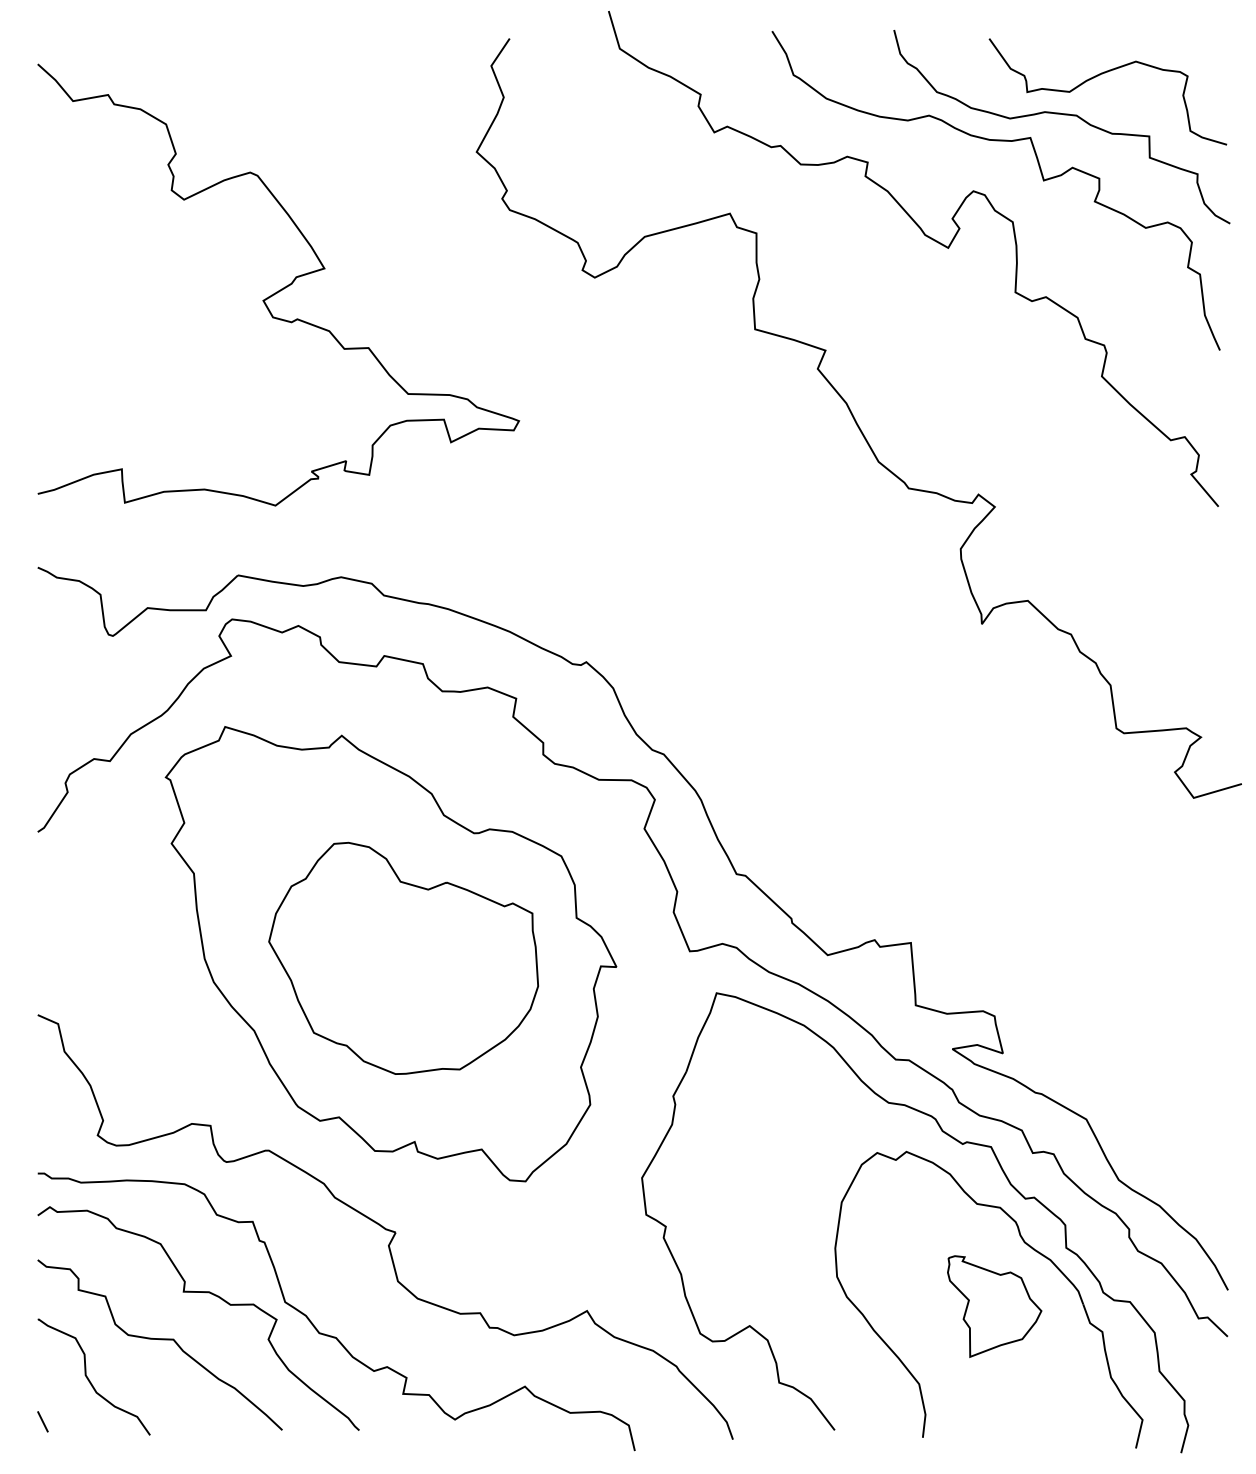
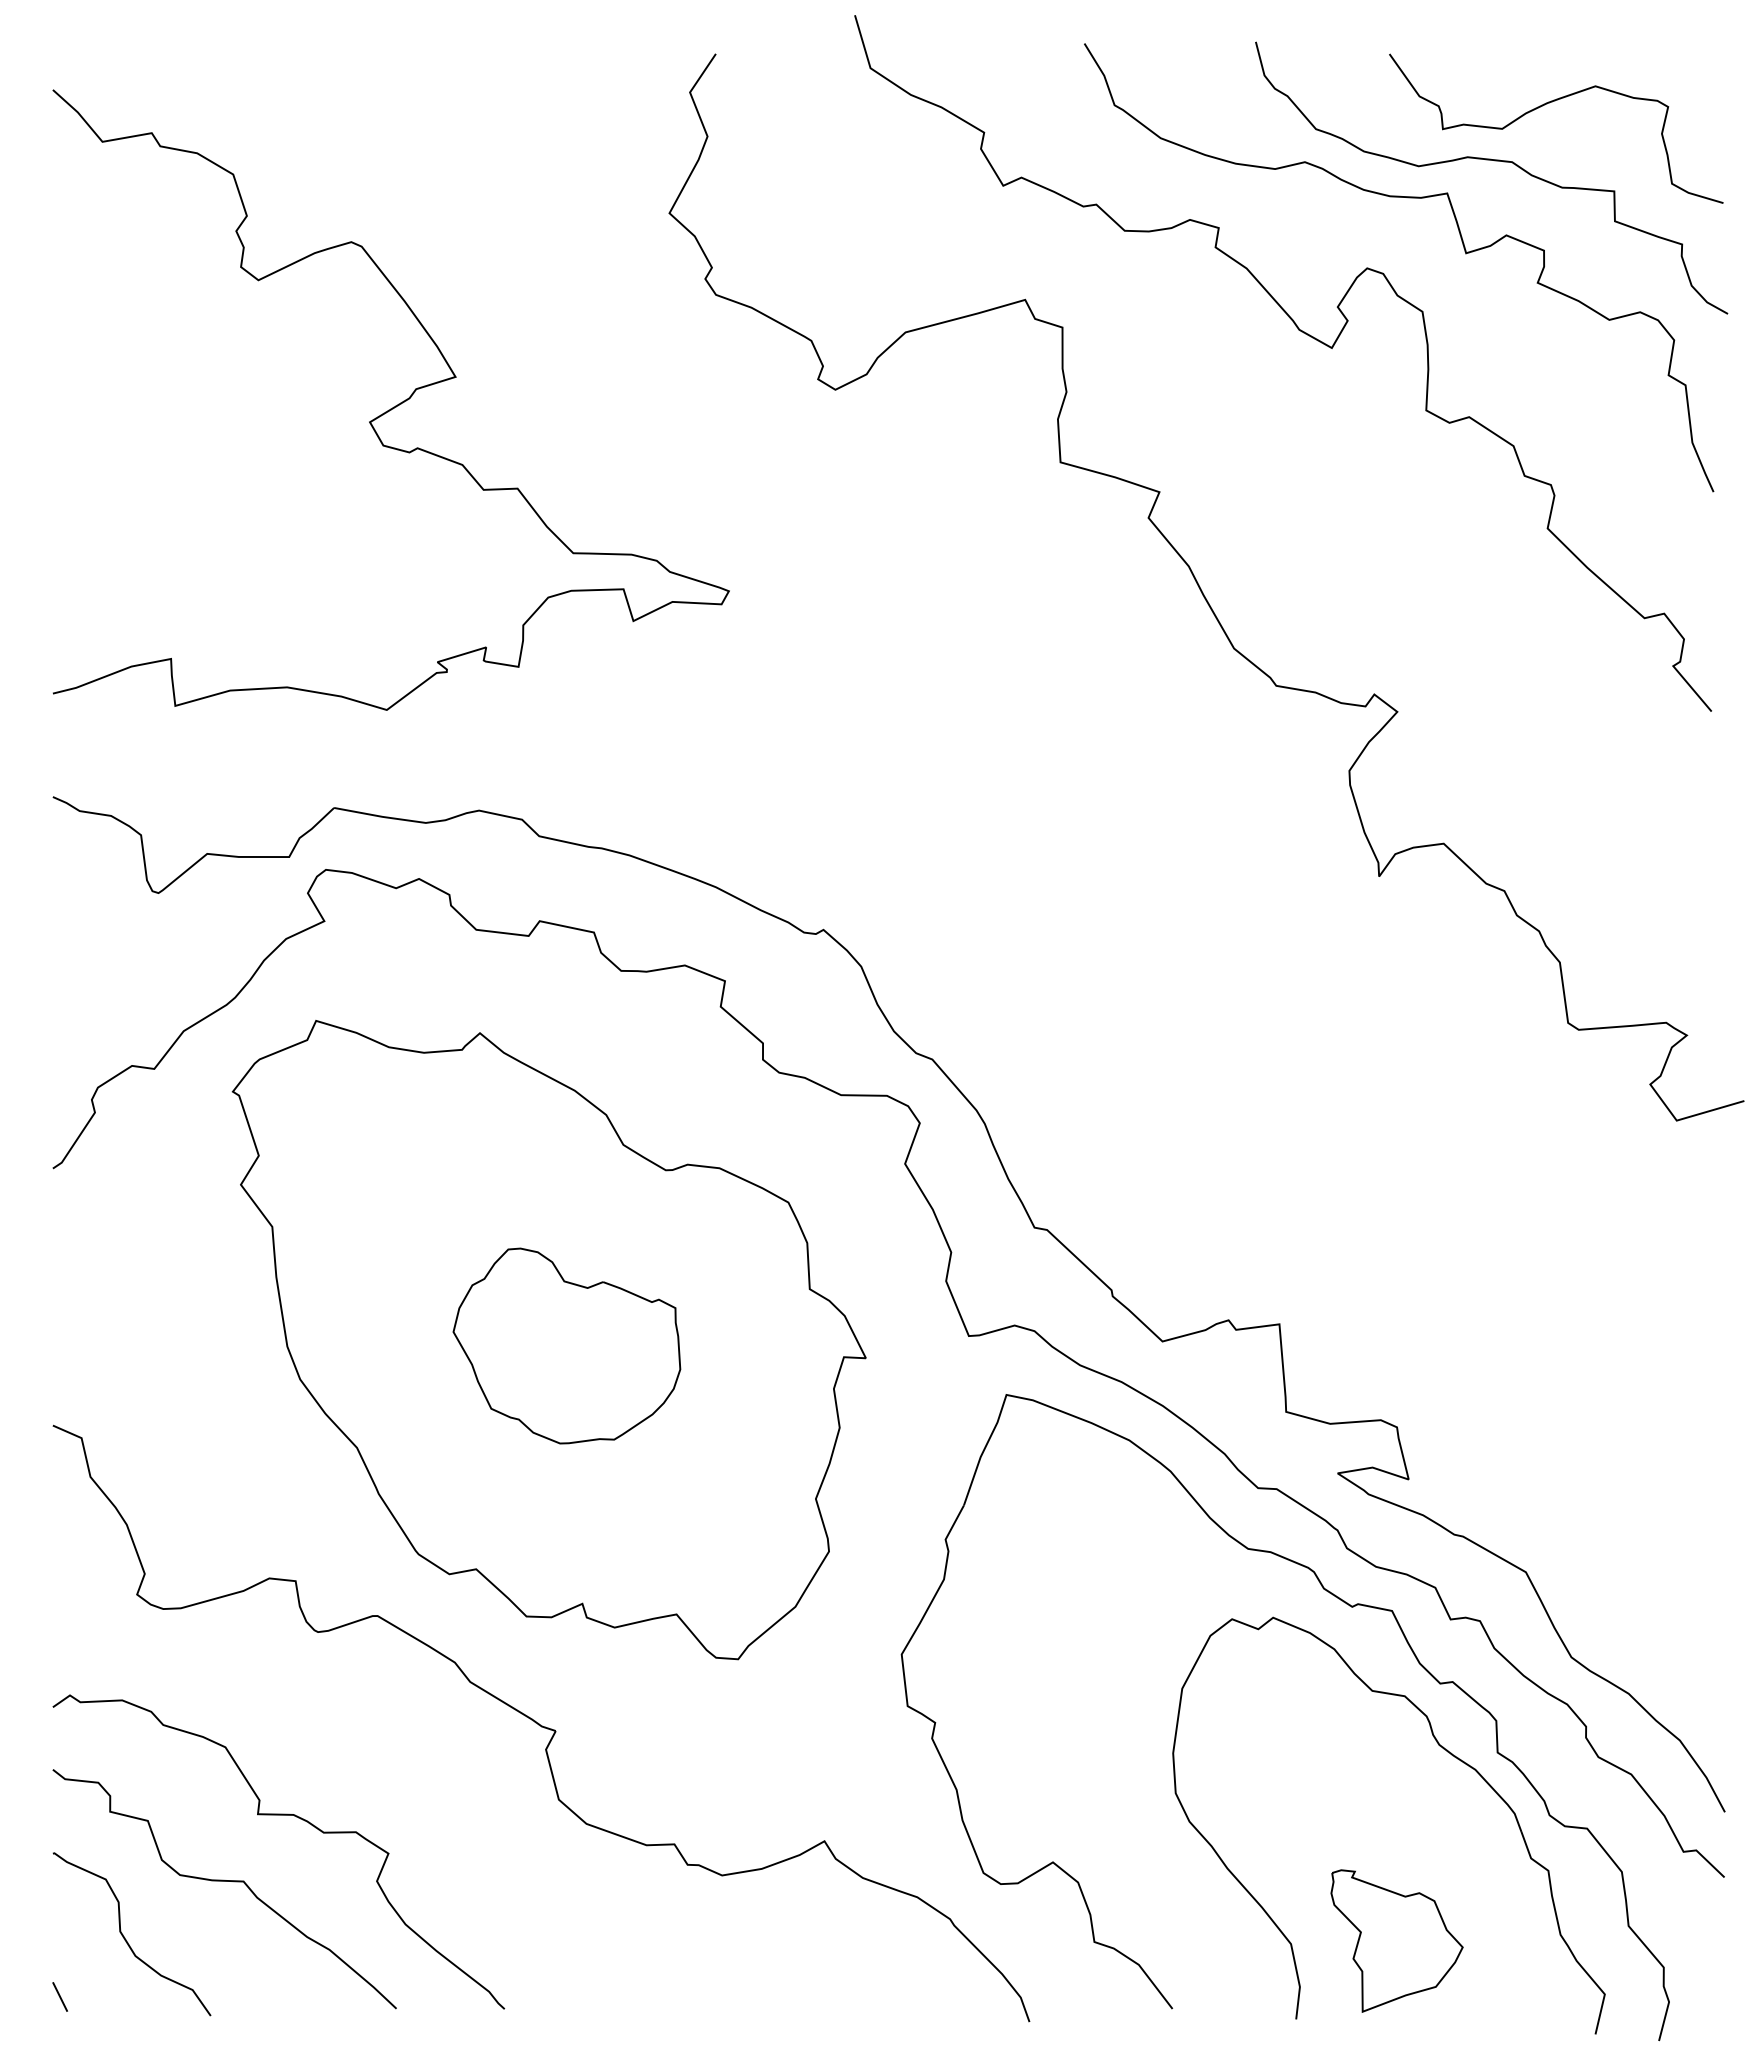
part: (403, 958) -> (566, 1345), size x0.6
part: (994, 1306) -> (1396, 1940), moved
curve: (330, 1335) -> (463, 1875), removed

